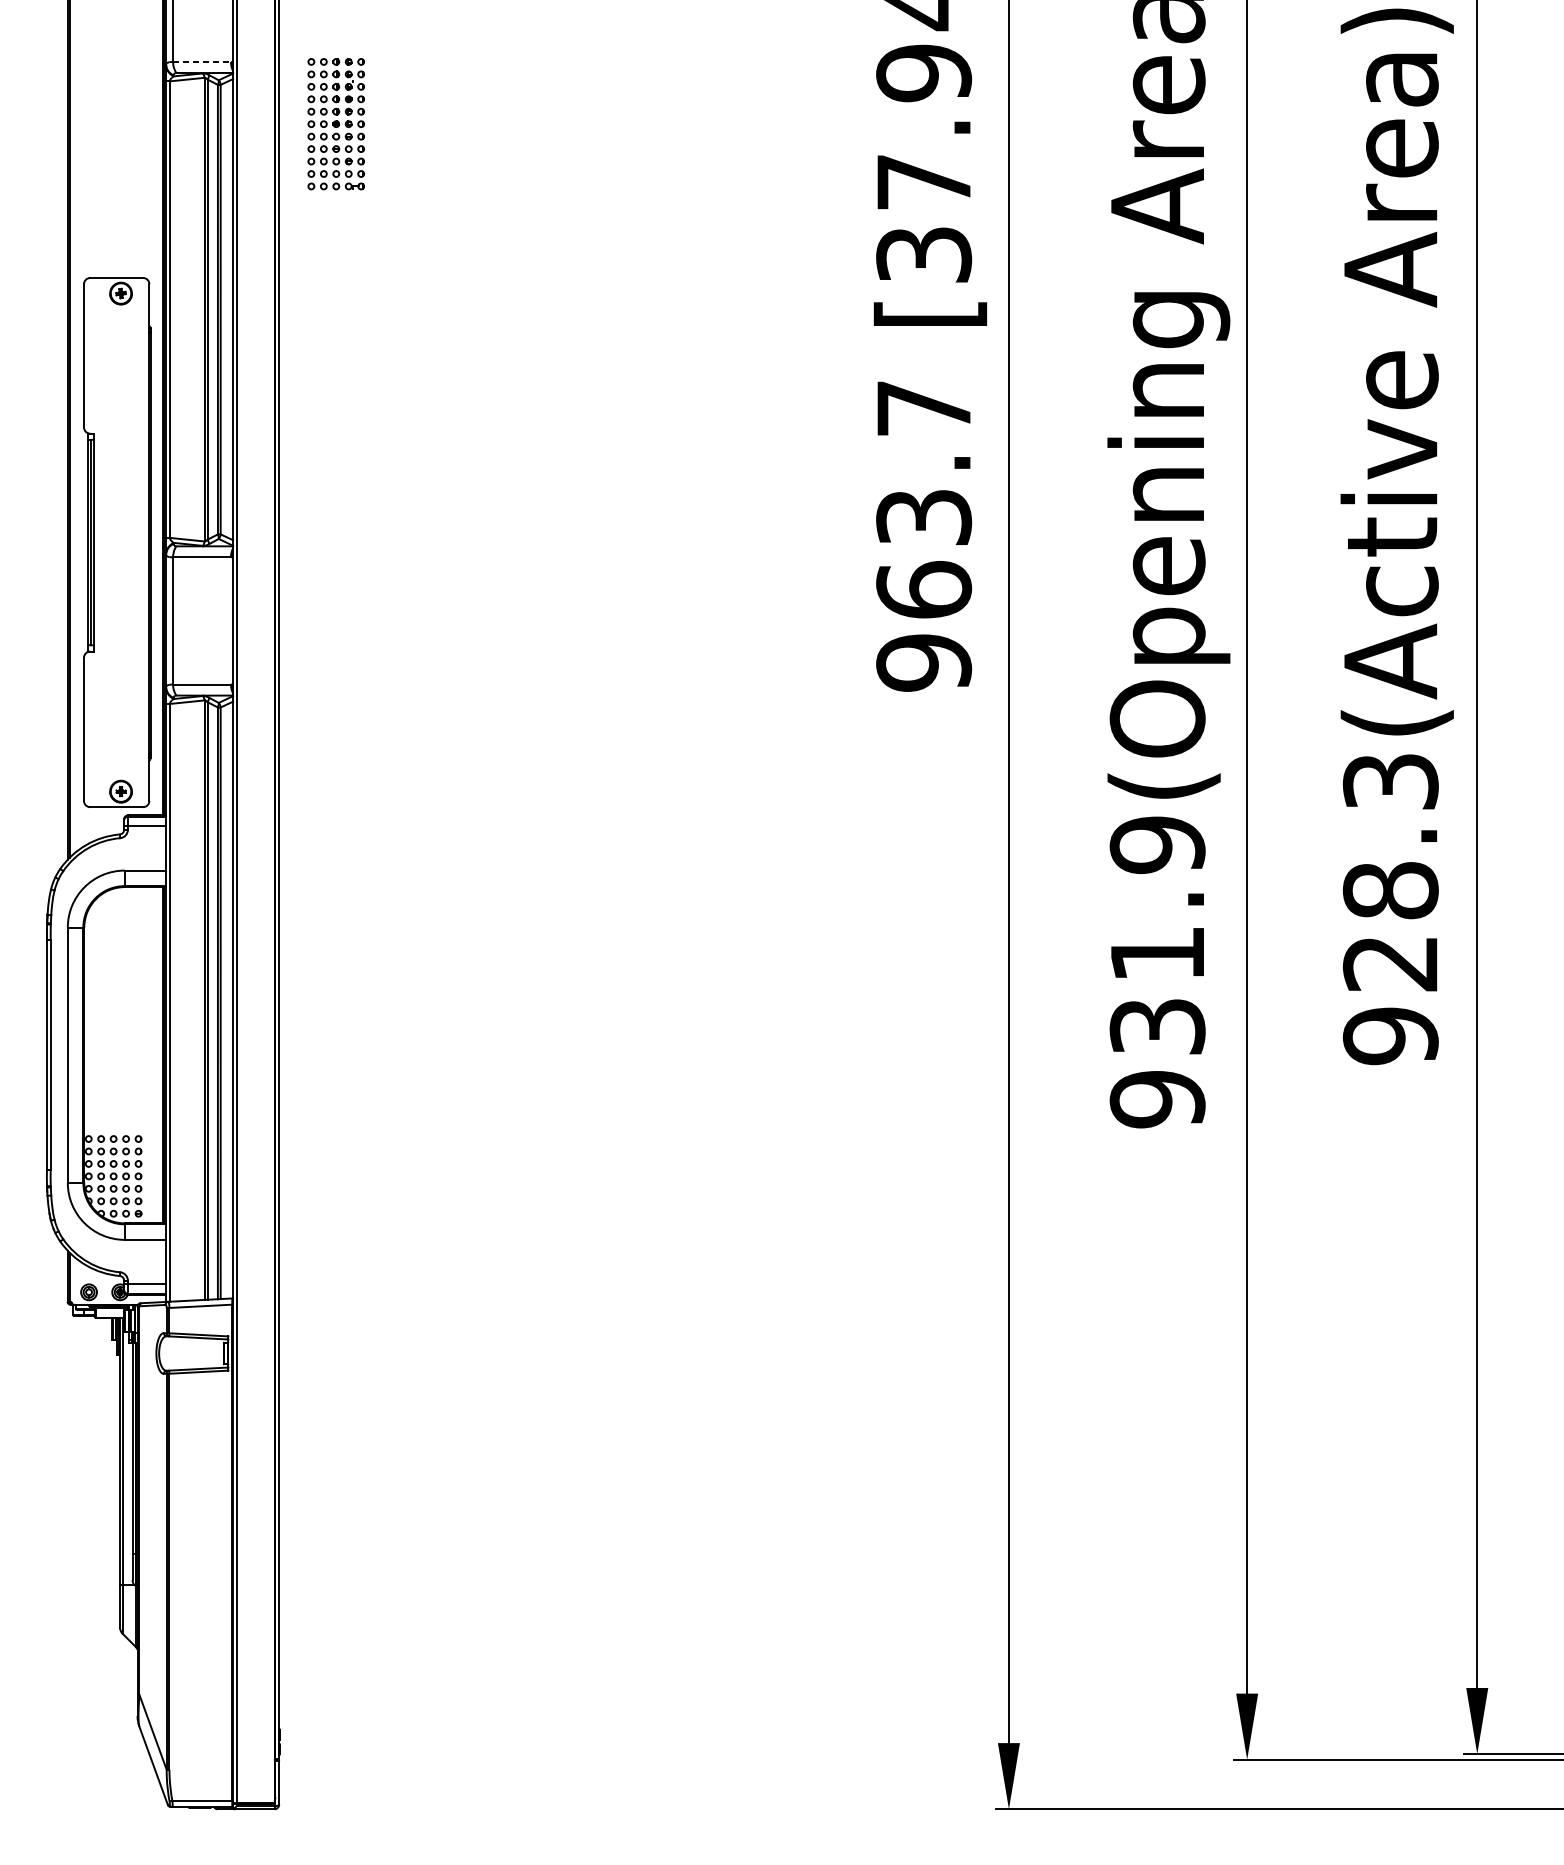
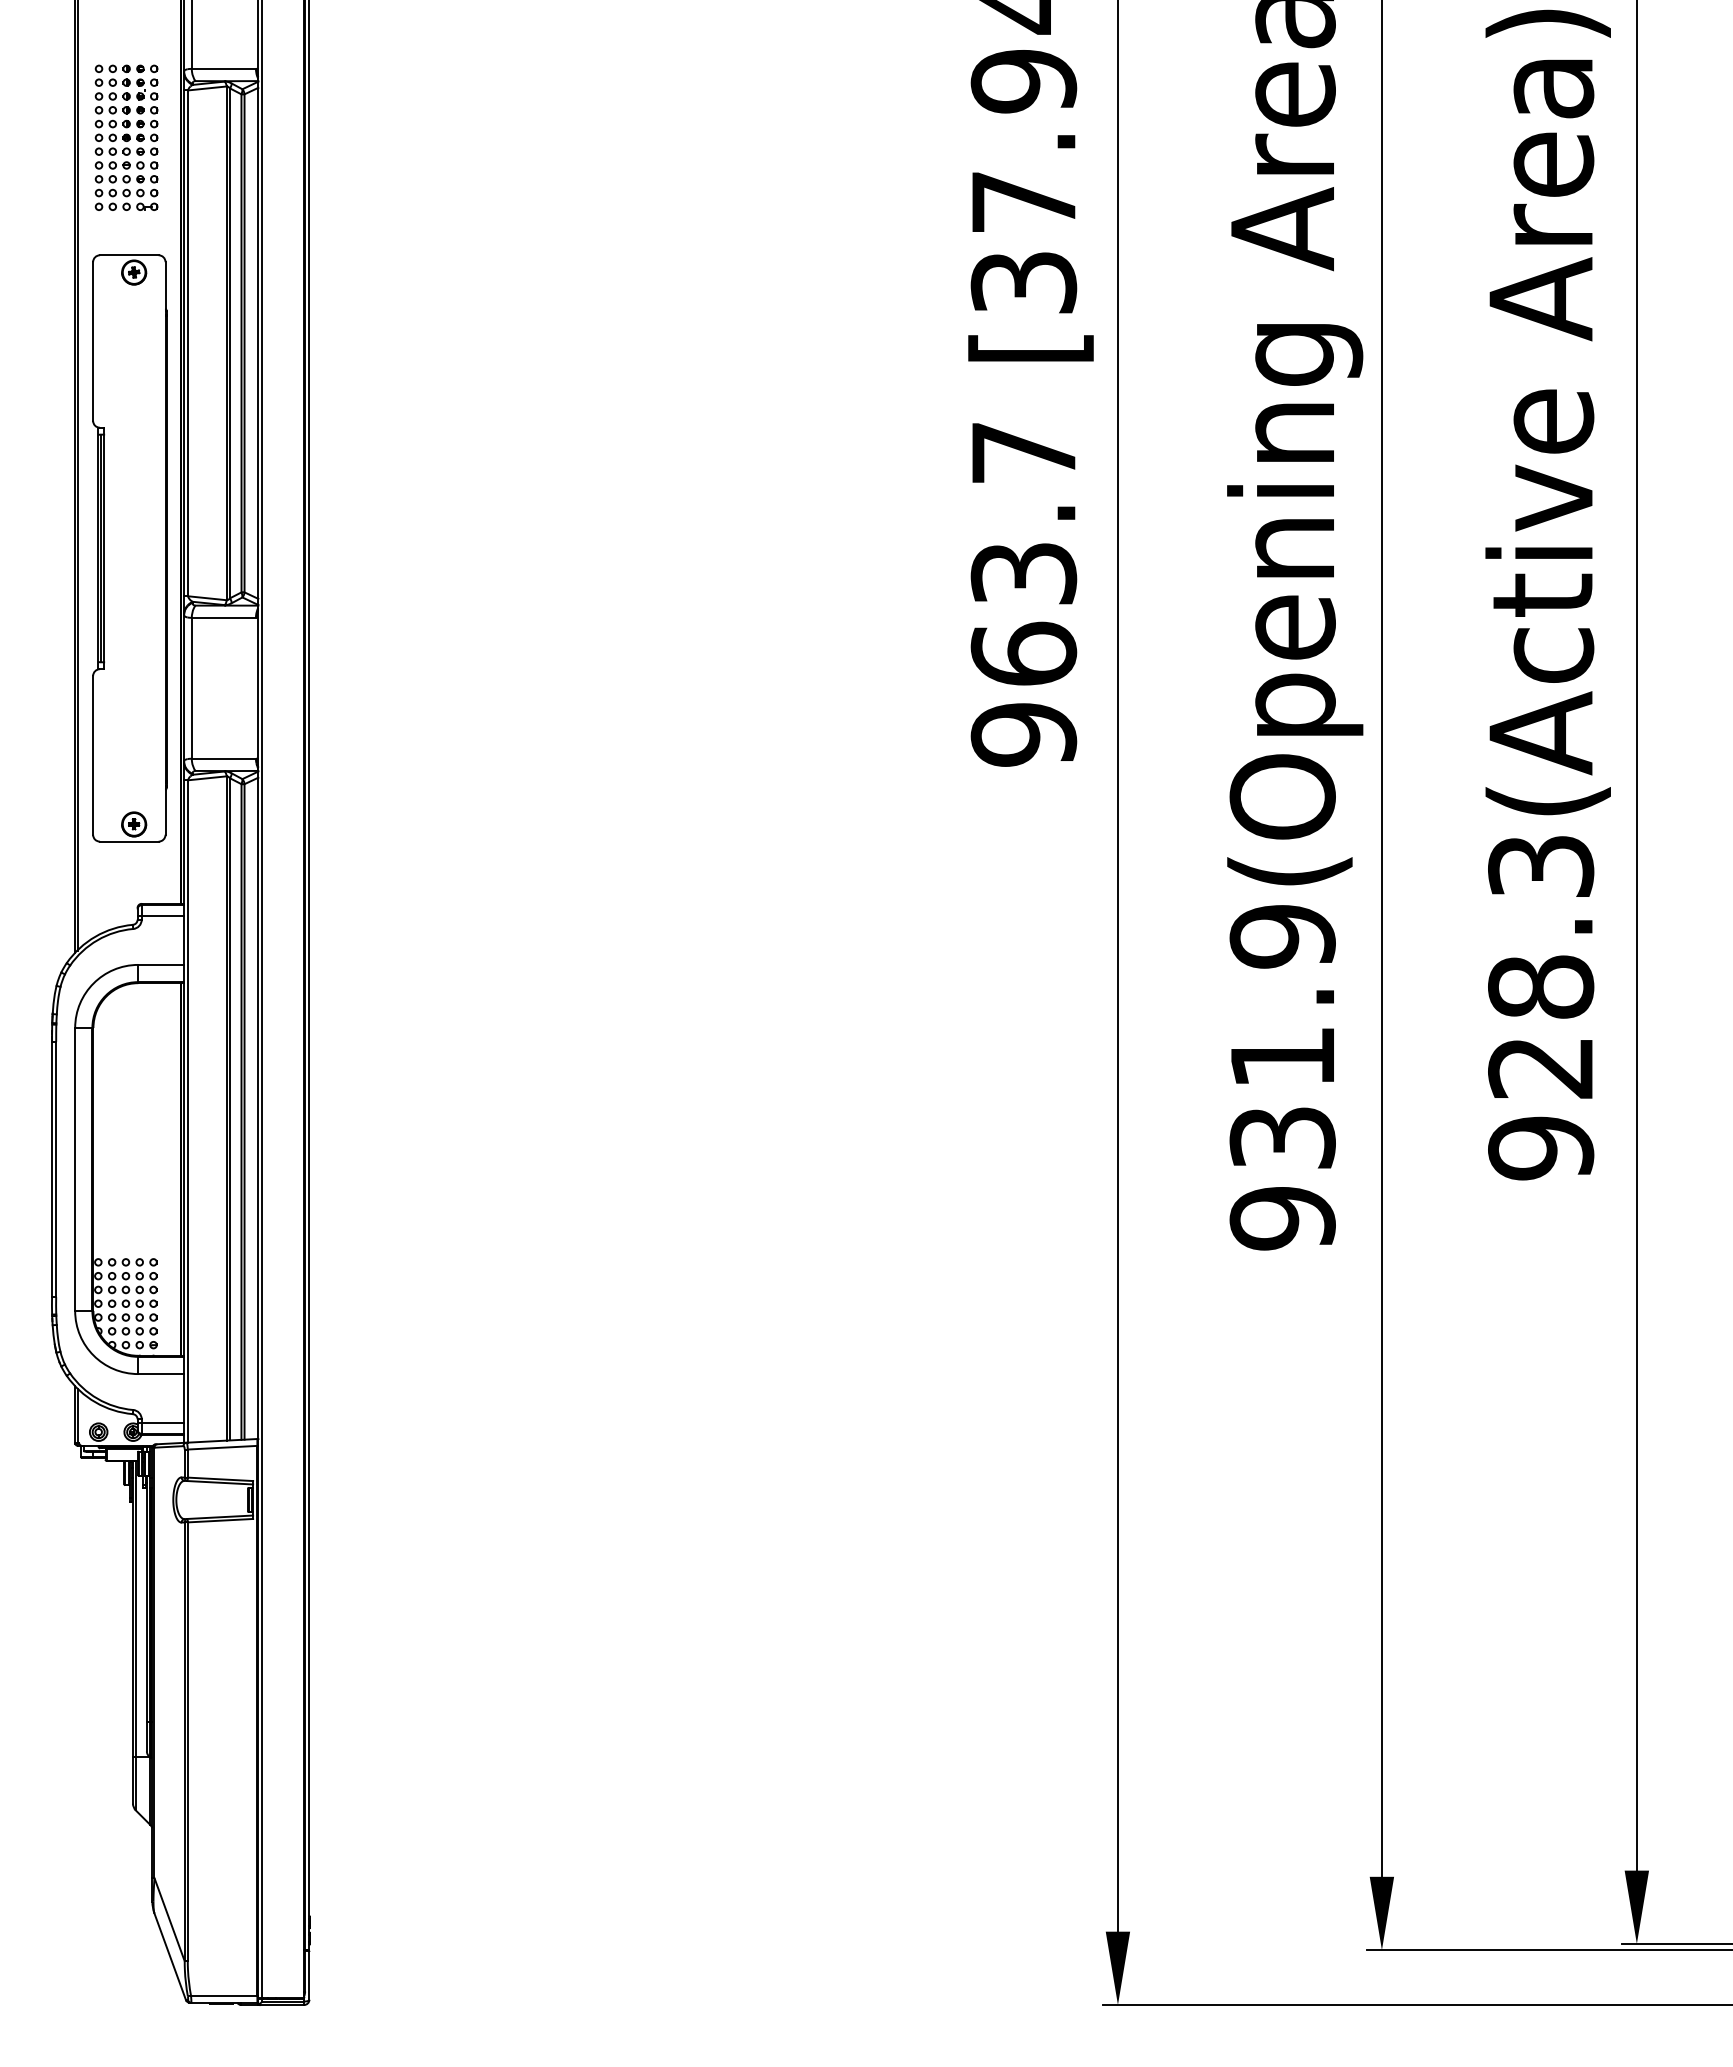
line: (202, 61) -> (224, 68), dashed -> solid
part: (336, 123) -> (126, 137), moved
part: (116, 542) -> (129, 548), moved

